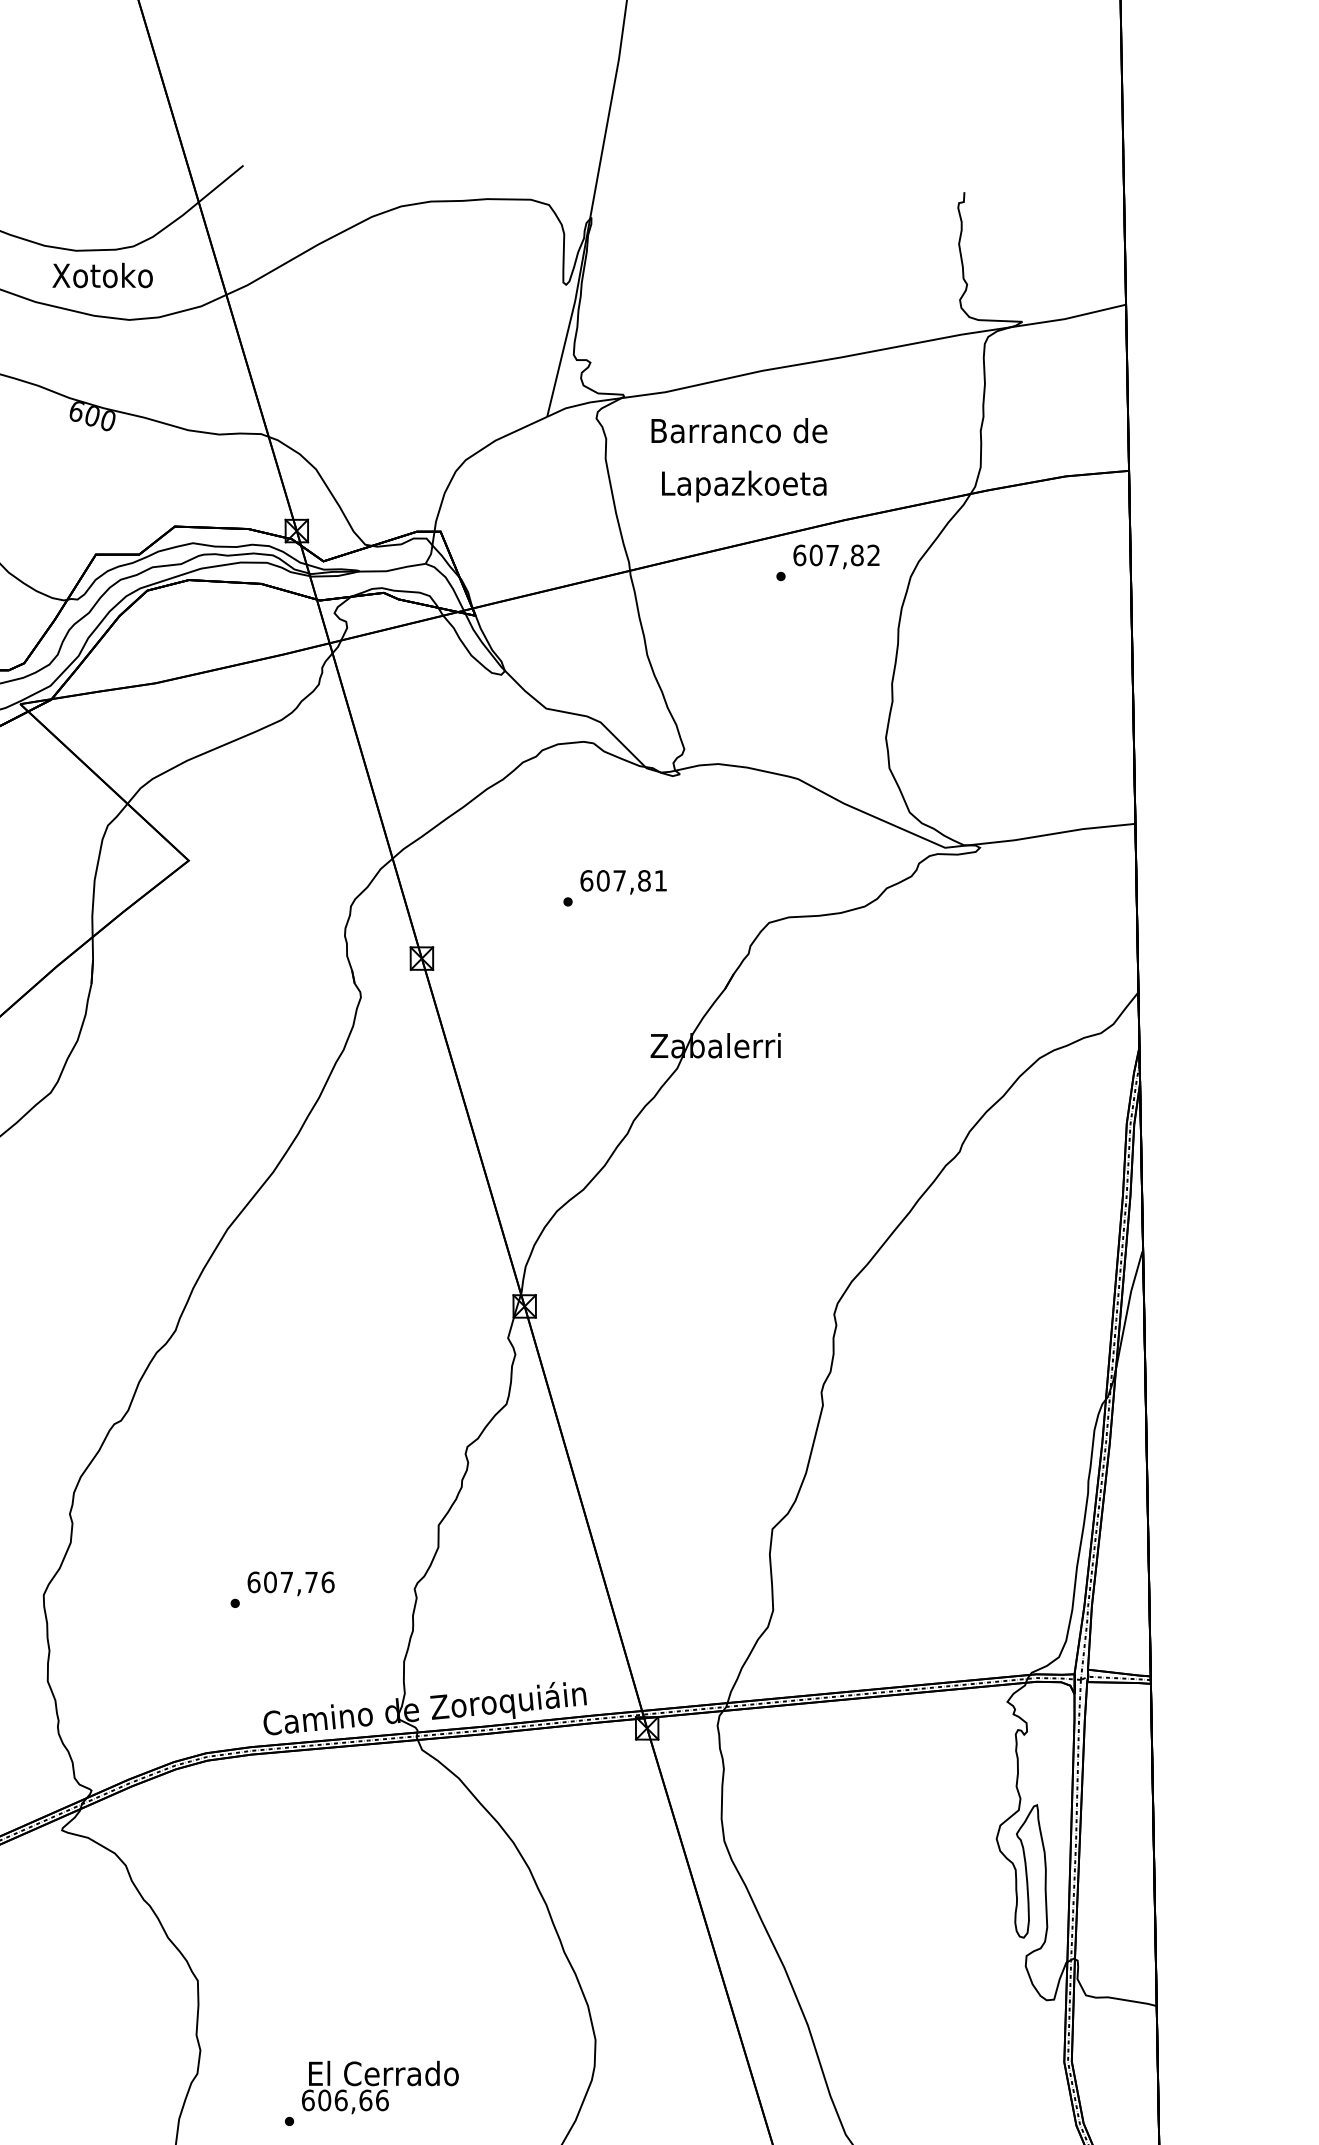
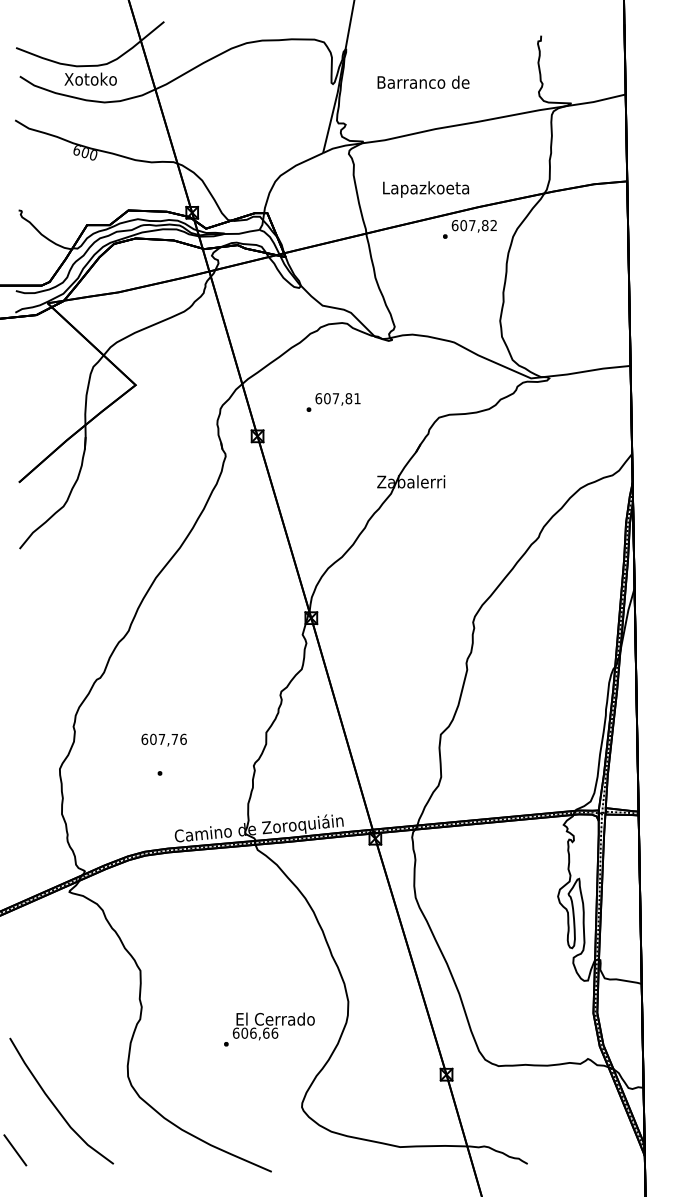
text: (739, 429) -> (423, 81), moved
text: (614, 888) -> (333, 402), moved
text: (289, 1582) -> (163, 739), moved
text: (372, 2093) -> (269, 1029), moved

